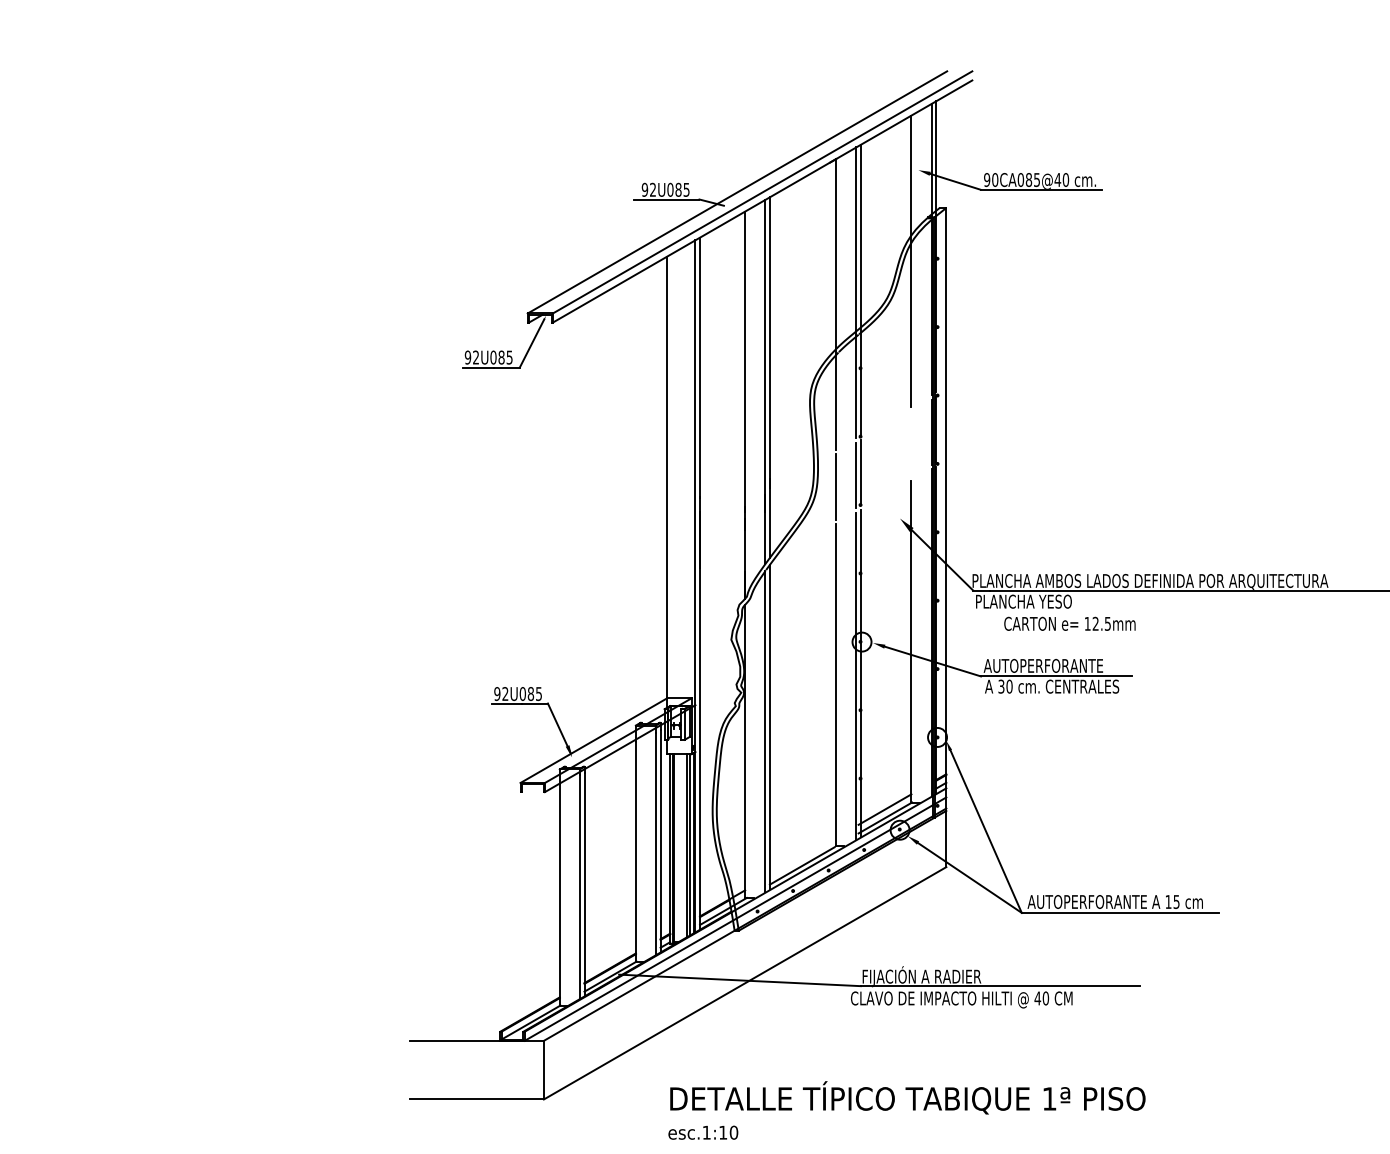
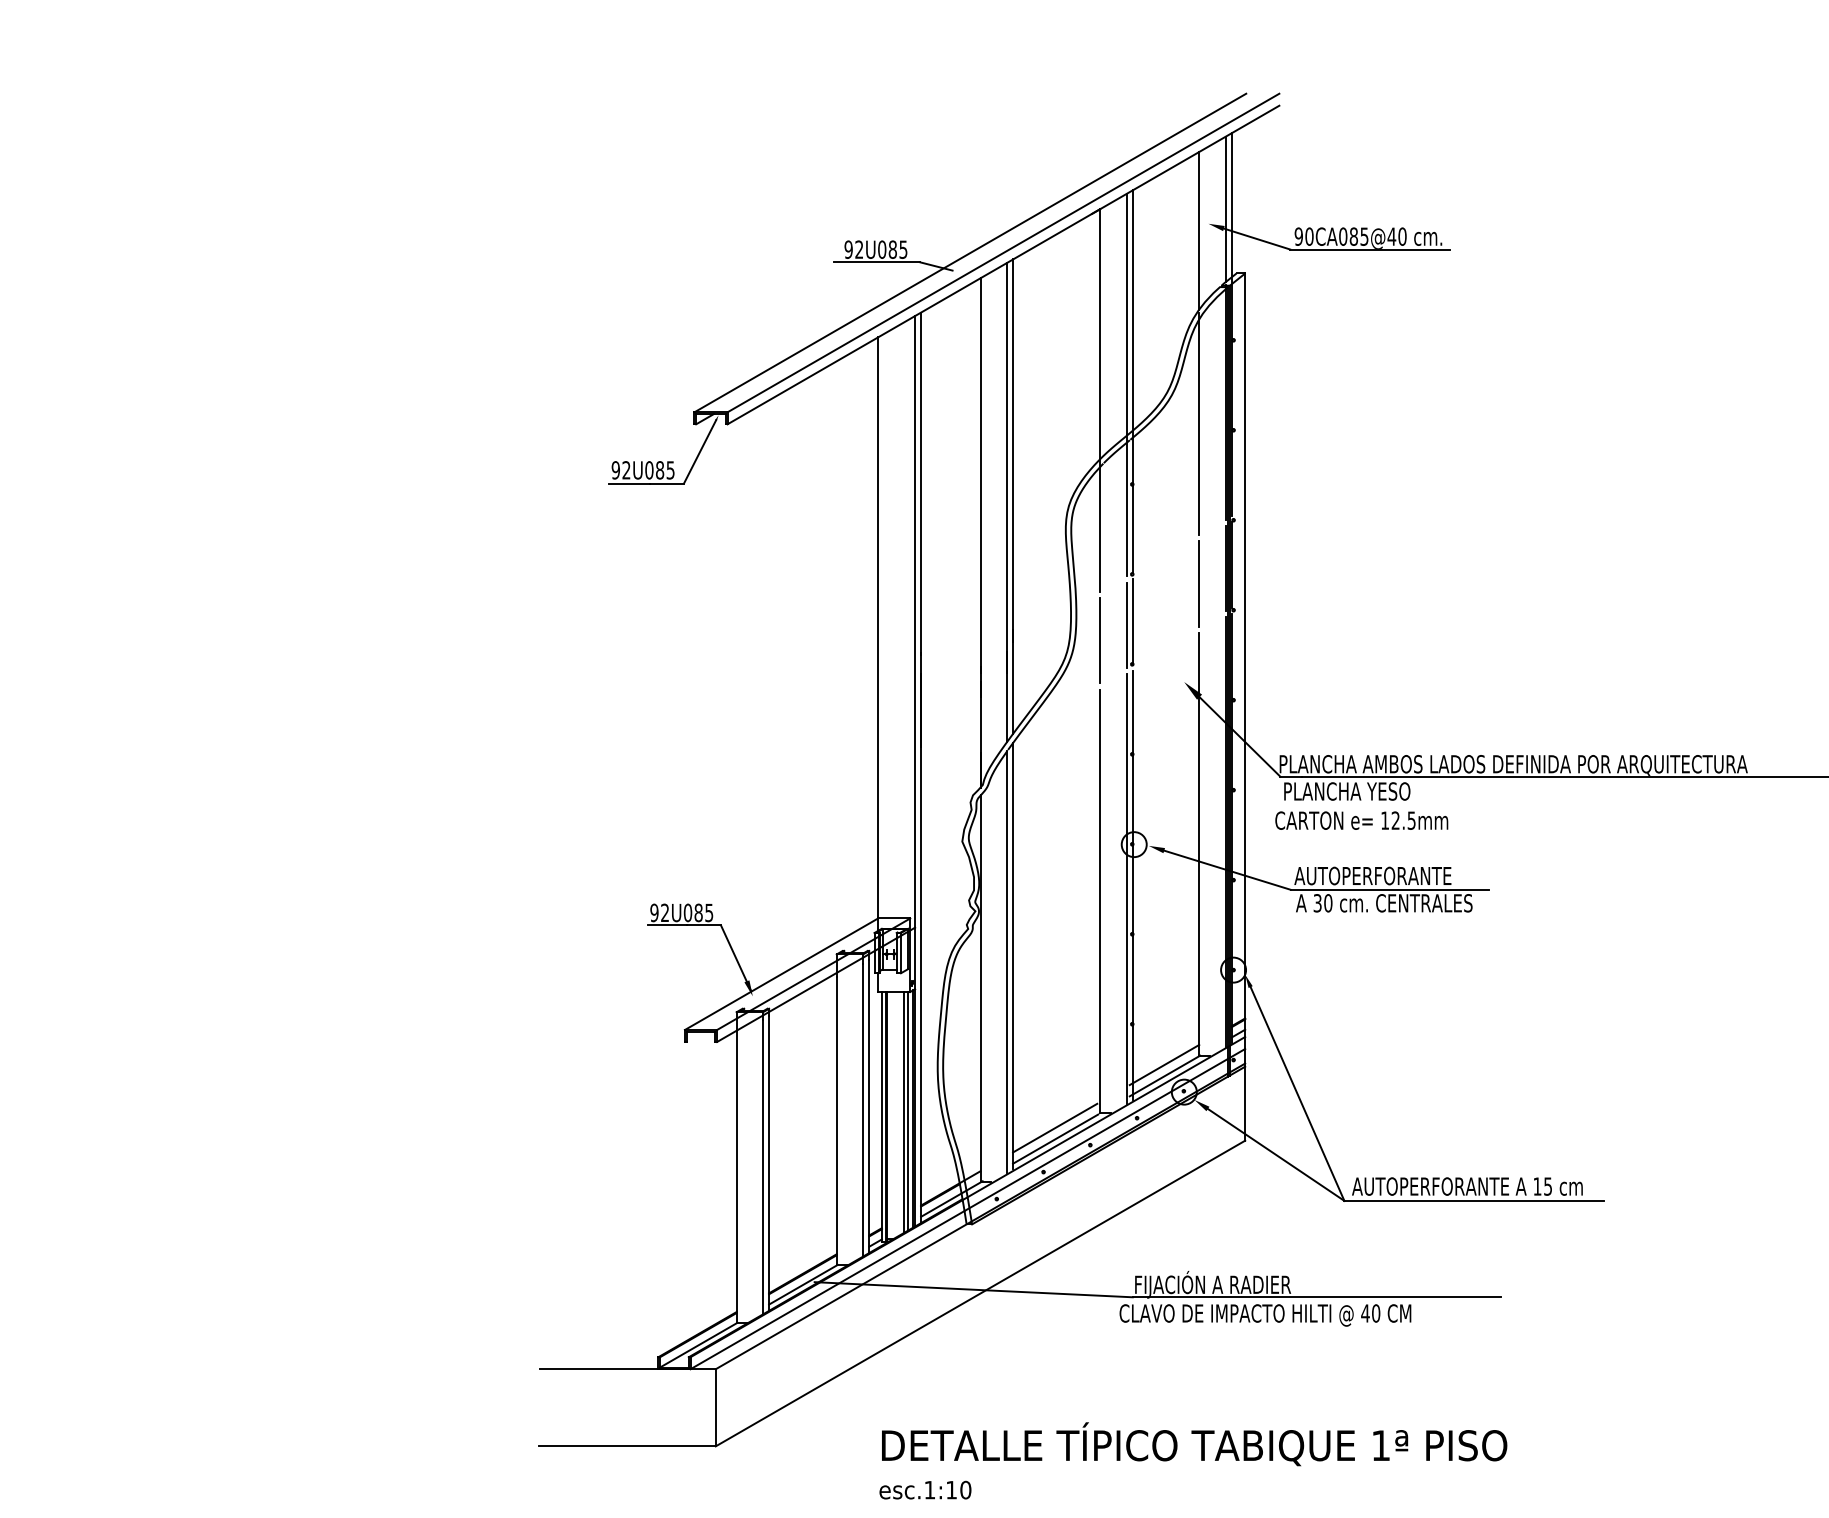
line: (911, 443) -> (1199, 583), added
text: (1069, 623) -> (1361, 820), moved
line: (802, 857) -> (1055, 1127), added

